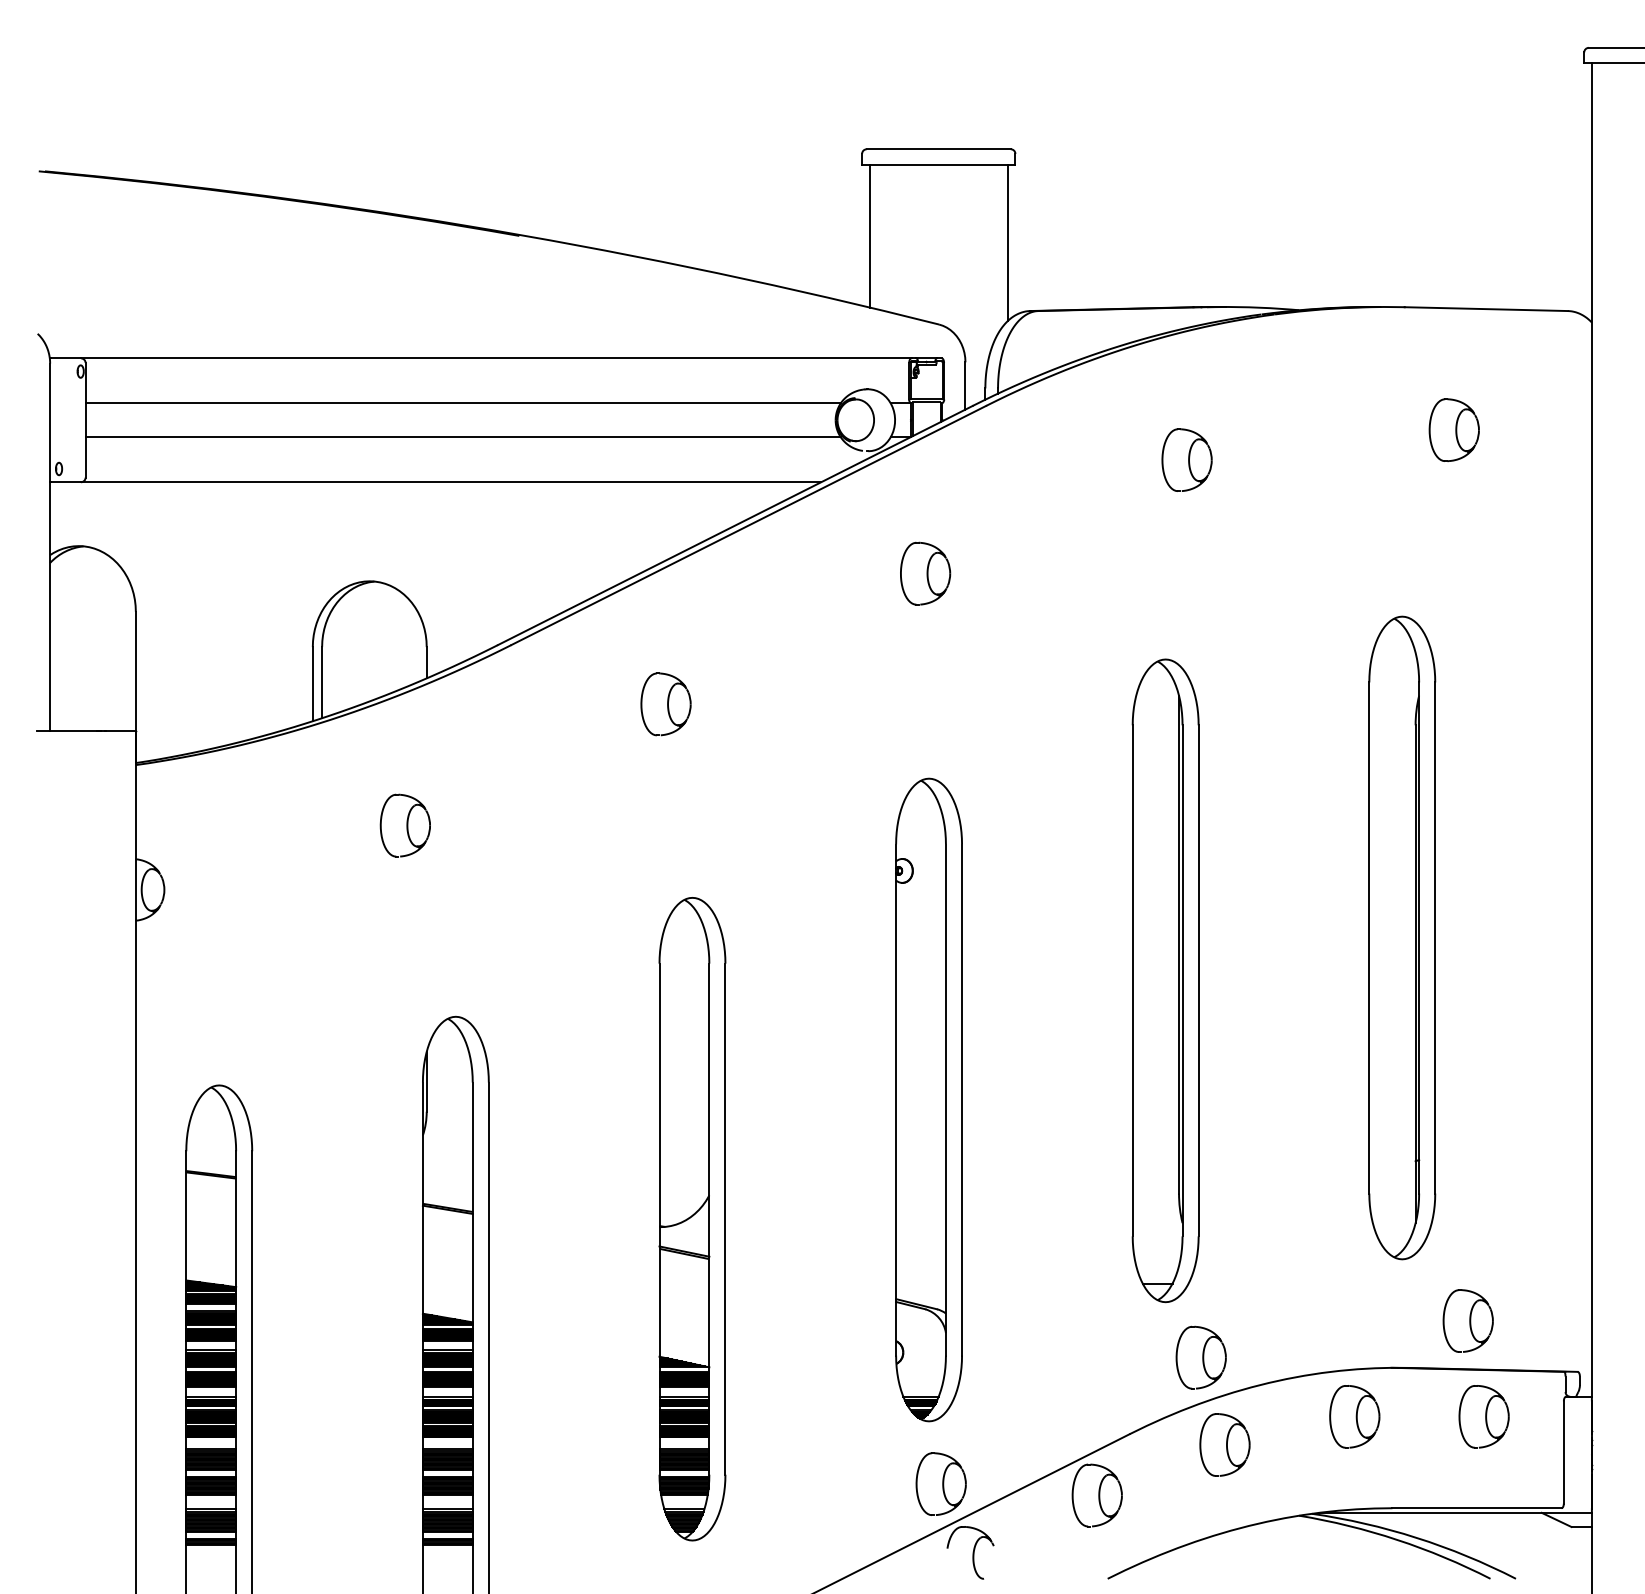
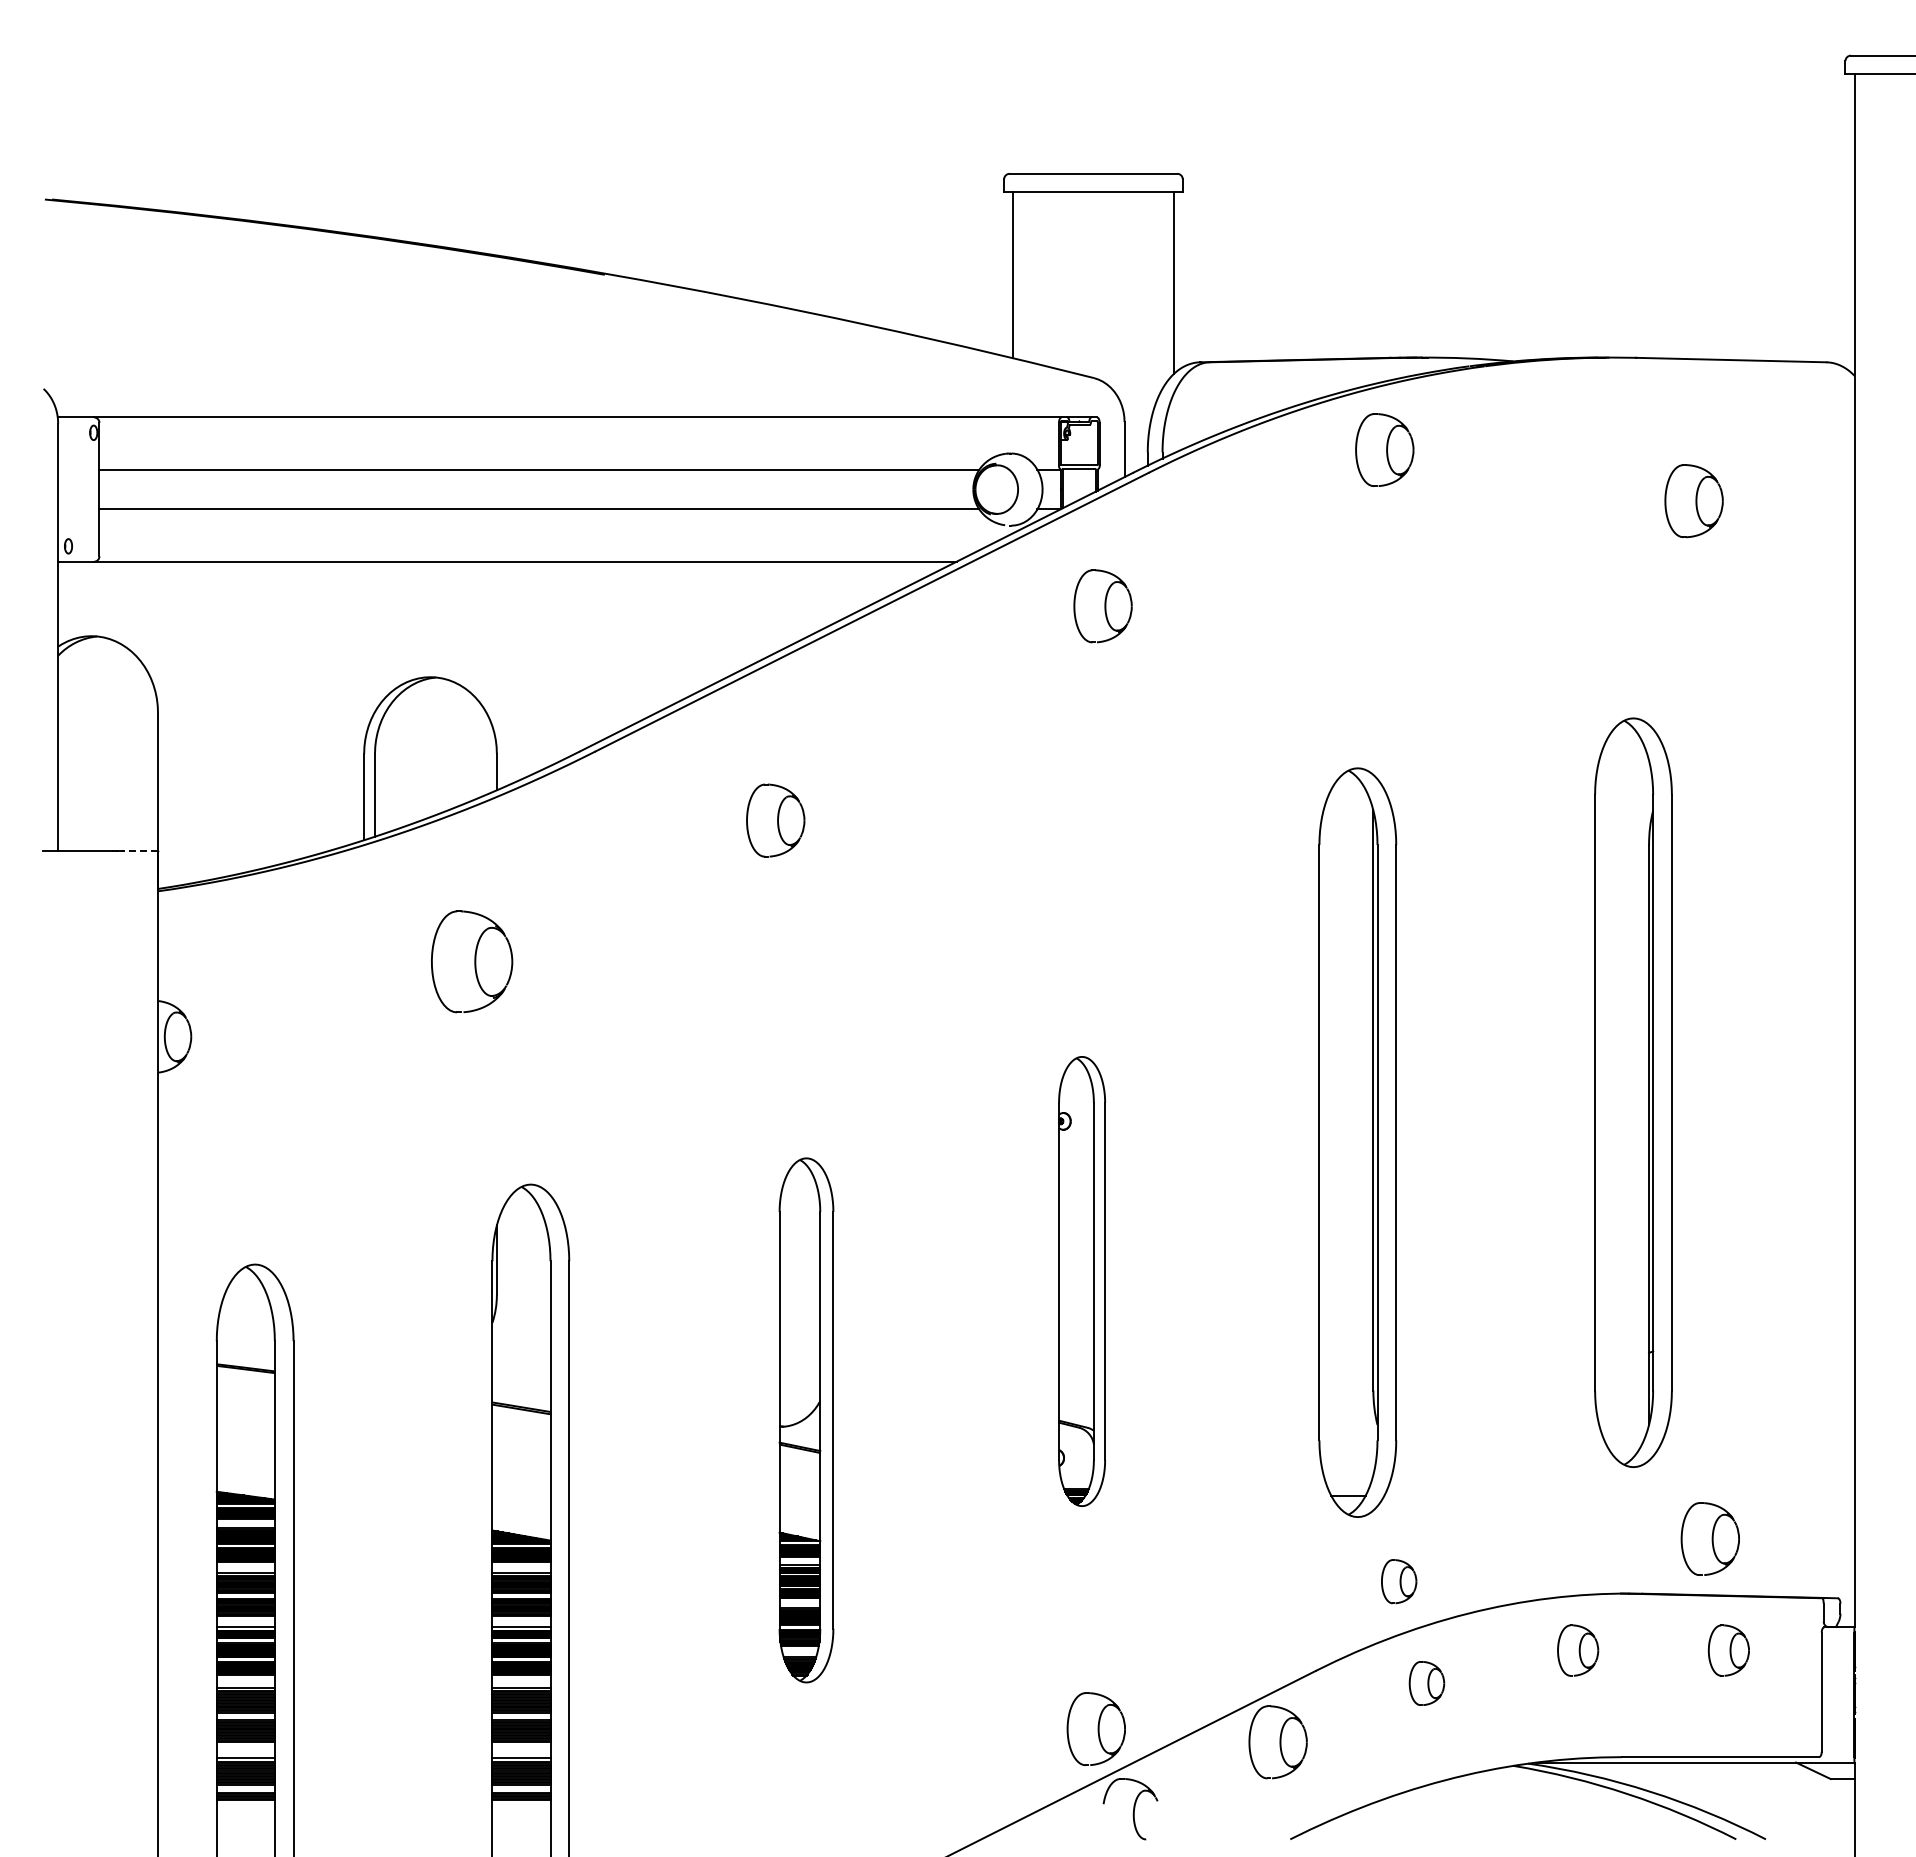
part: (1186, 459) -> (1384, 449), moved
part: (925, 573) -> (1102, 606), moved
line: (119, 730) -> (139, 851), solid -> dashed
part: (404, 825) -> (471, 961), size x1.4
part: (928, 1099) -> (1081, 1281), size x0.6
part: (692, 1219) -> (806, 1420), size x0.7
part: (1200, 1357) -> (1398, 1581), size x0.6
part: (1354, 1416) -> (1577, 1650), size x0.7
part: (1483, 1416) -> (1728, 1650), size x0.7
part: (1224, 1445) -> (1426, 1683), size x0.6

